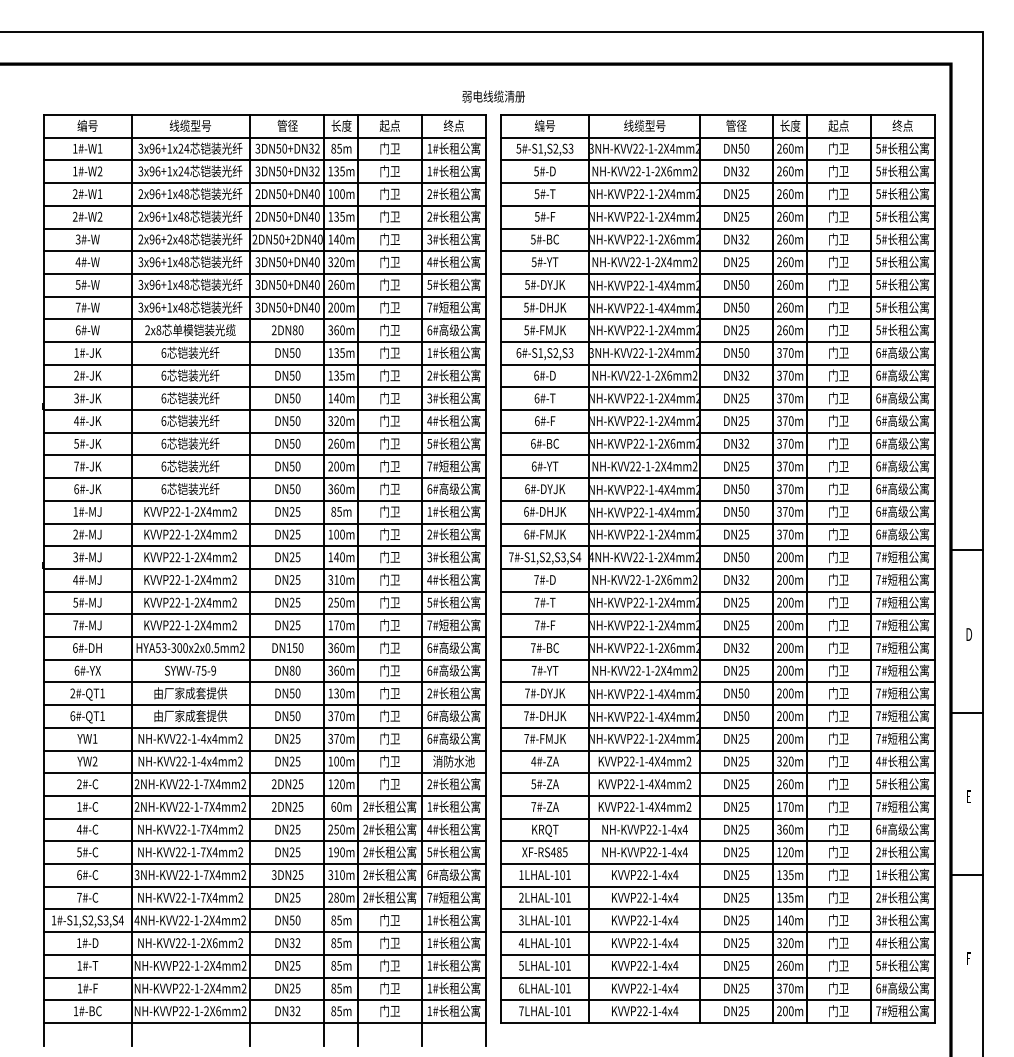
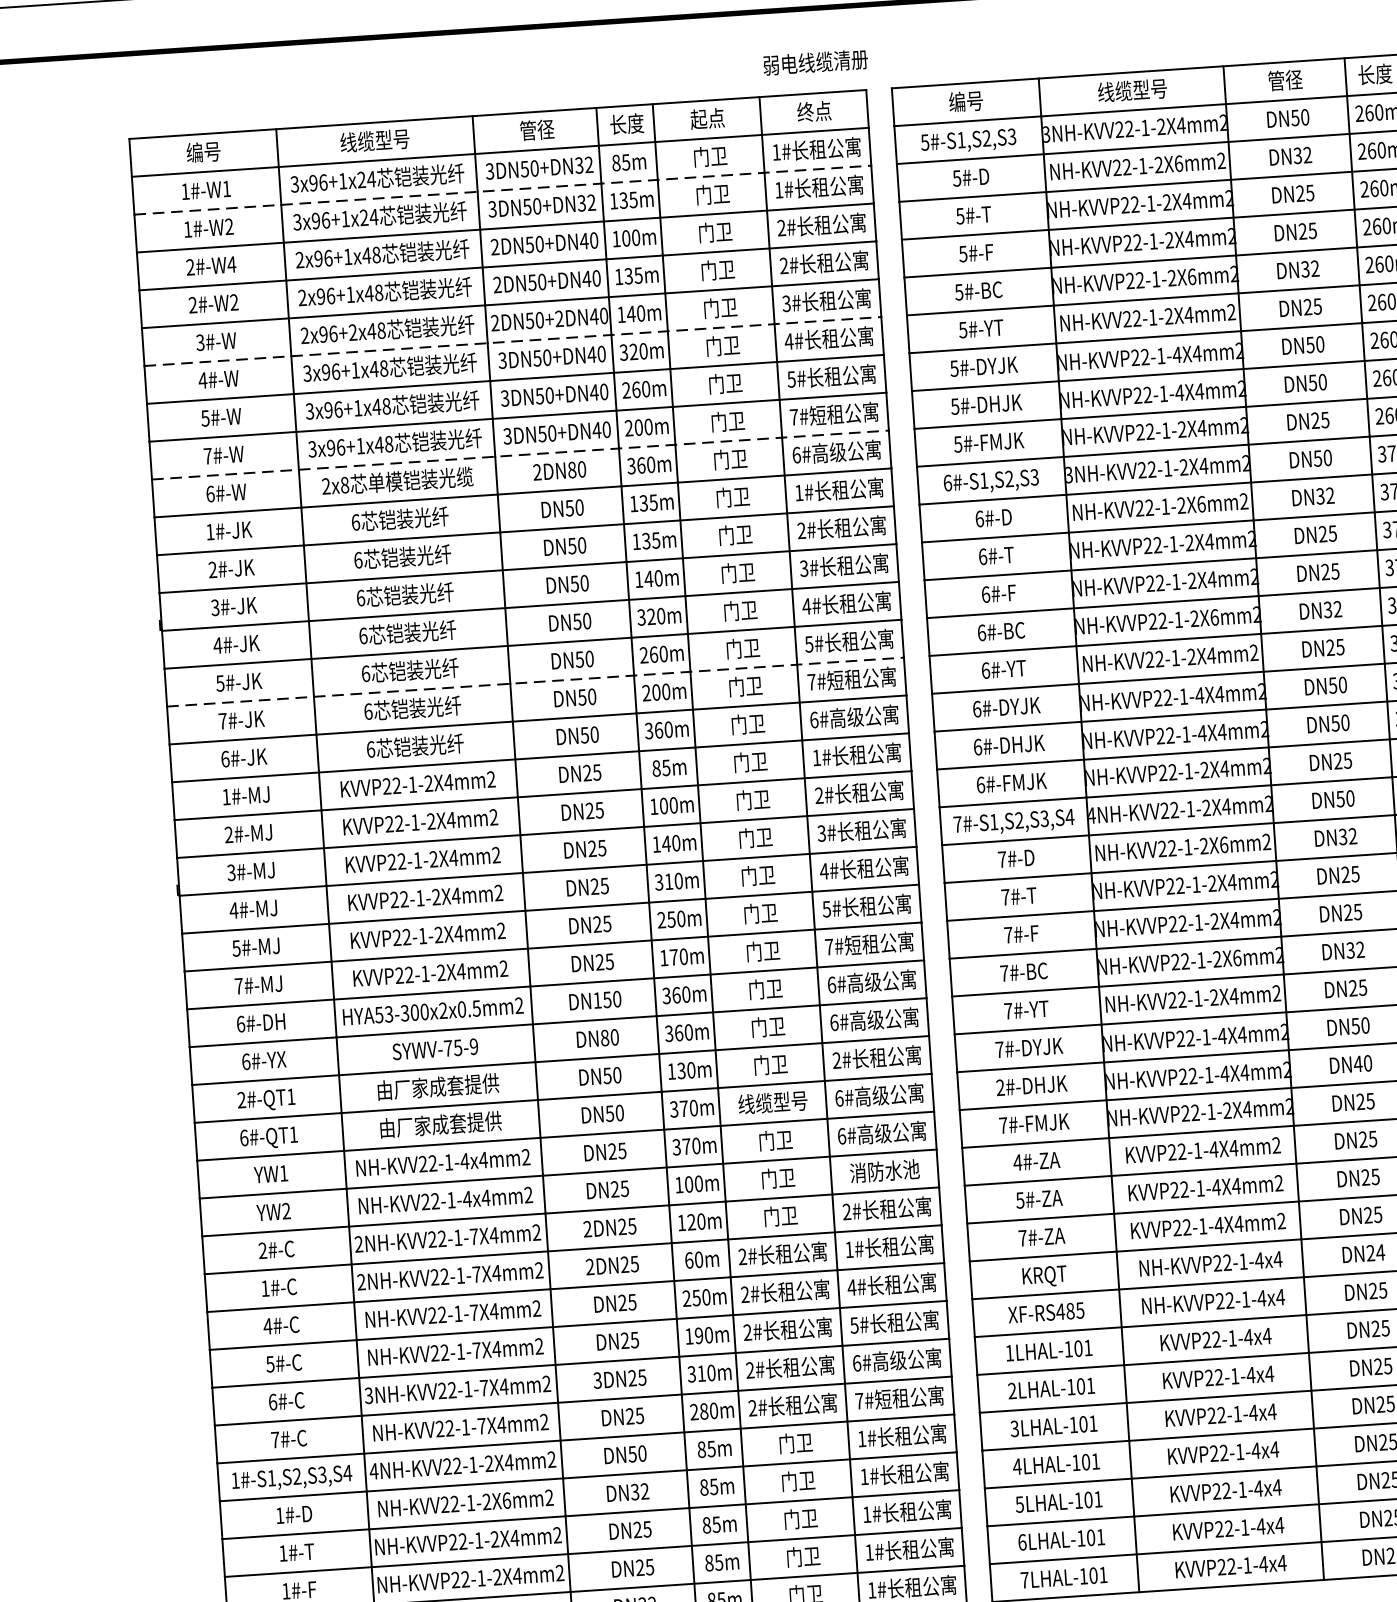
text: (493, 96) -> (815, 62), moved
line: (264, 160) -> (502, 190), solid -> dashed
text: (99, 193) -> (230, 263), 2#-W1 -> 2#-W4
line: (264, 251) -> (512, 342), solid -> dashed
line: (264, 319) -> (519, 455), solid -> dashed
line: (264, 455) -> (534, 682), solid -> dashed
text: (526, 715) -> (1000, 1086), 7#-DHJK -> 2#-DHJK
text: (389, 716) -> (772, 1103), 门卫 -> 线缆型号
text: (740, 716) -> (1357, 1064), DN50 -> DN40
text: (746, 829) -> (1379, 1252), DN25 -> DN24

